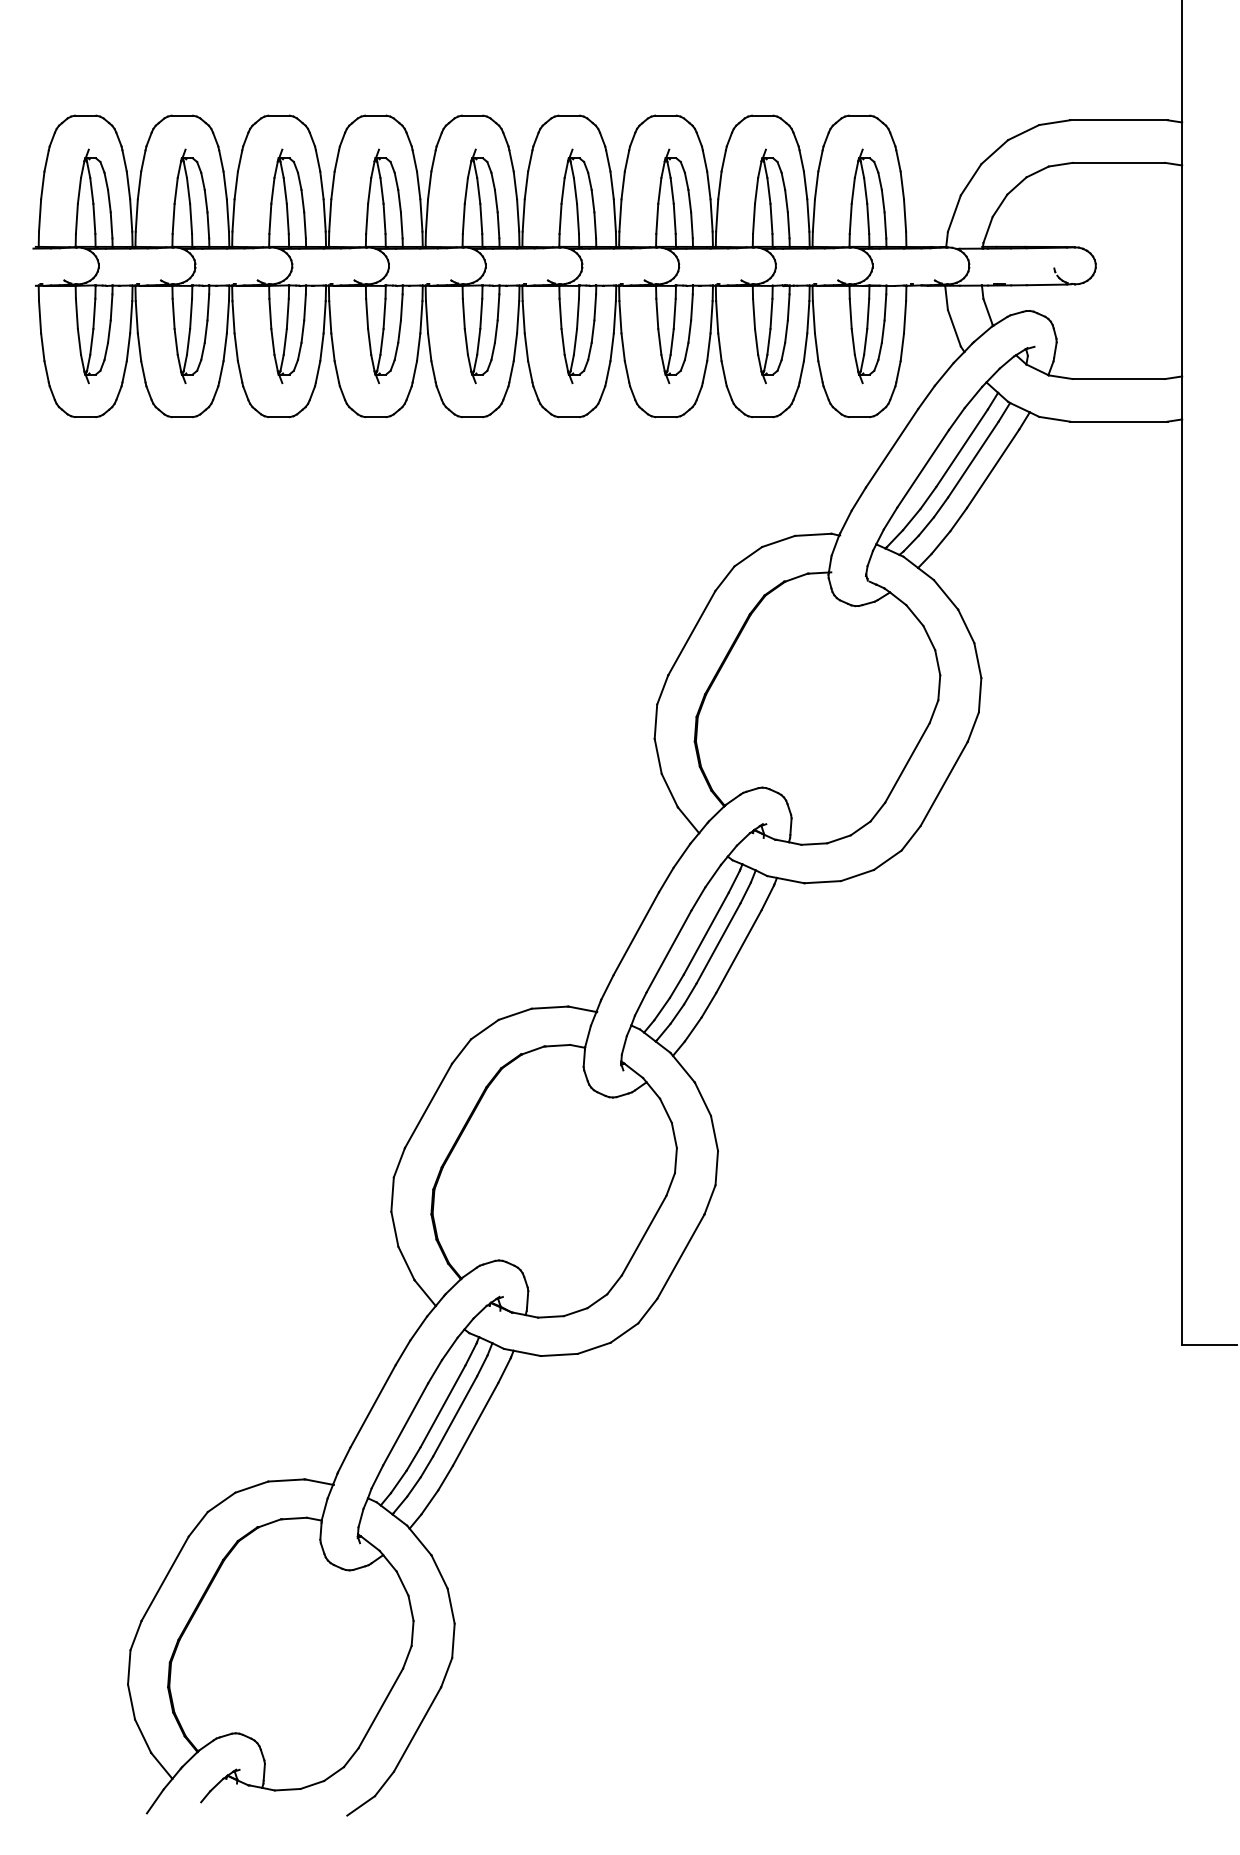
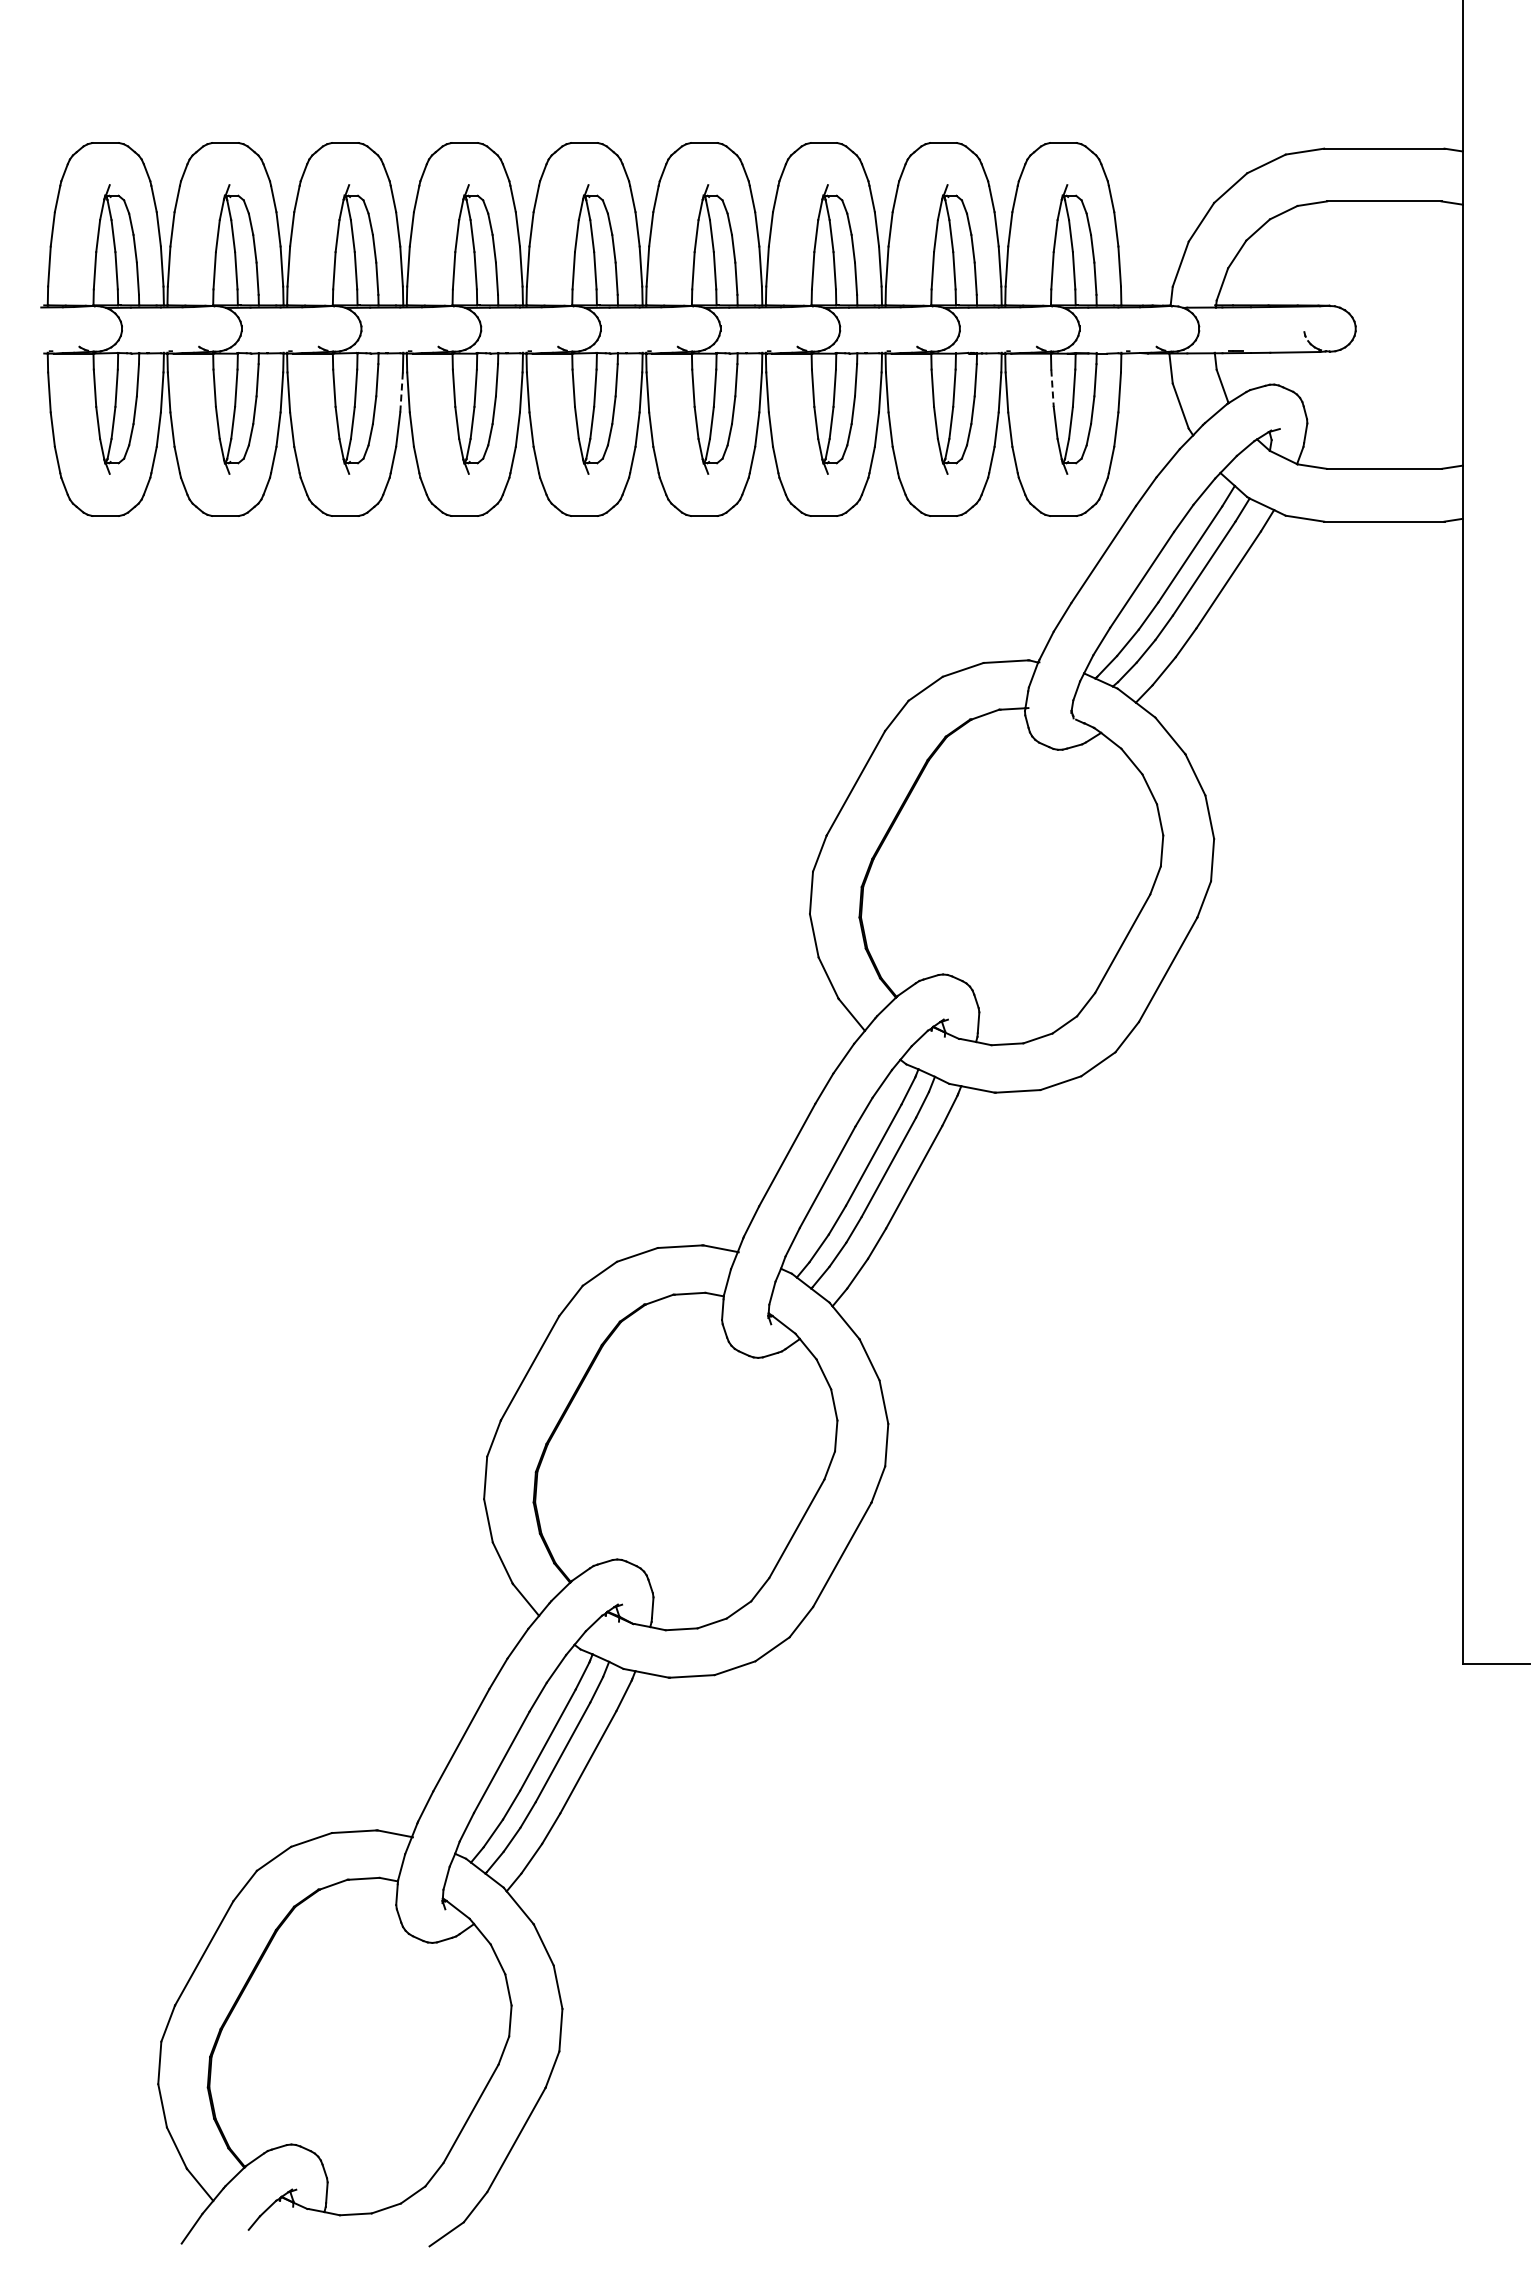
line: (850, 314) -> (1052, 388), solid -> dashed
line: (324, 316) -> (401, 391), solid -> dashed

